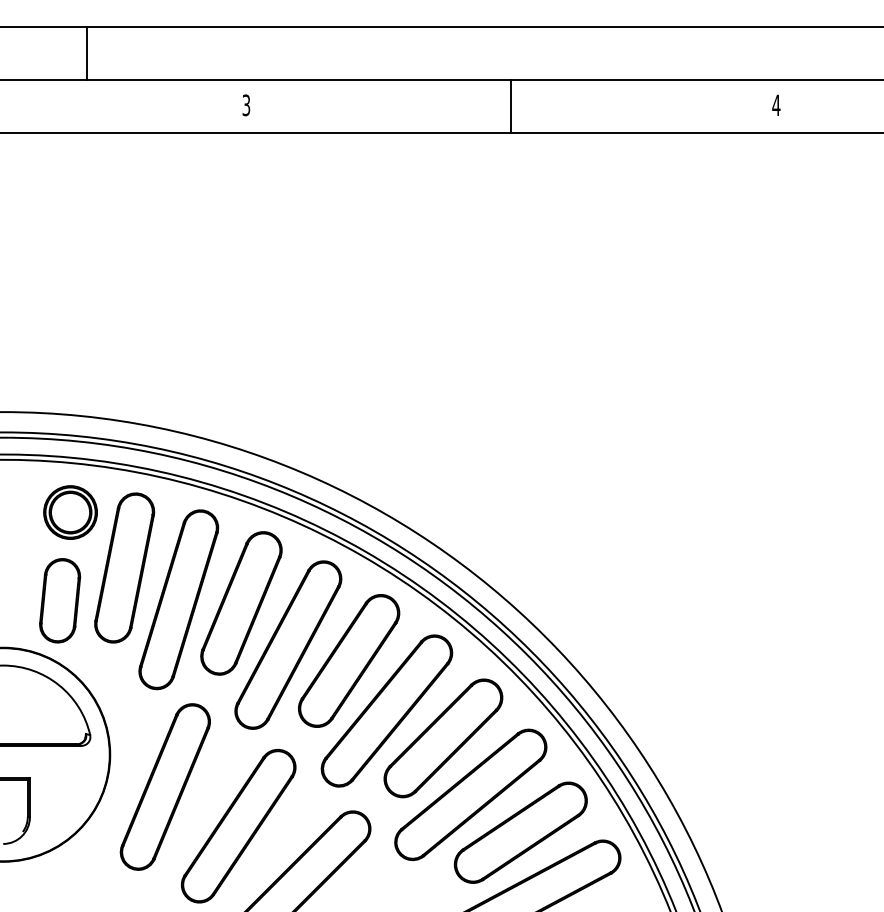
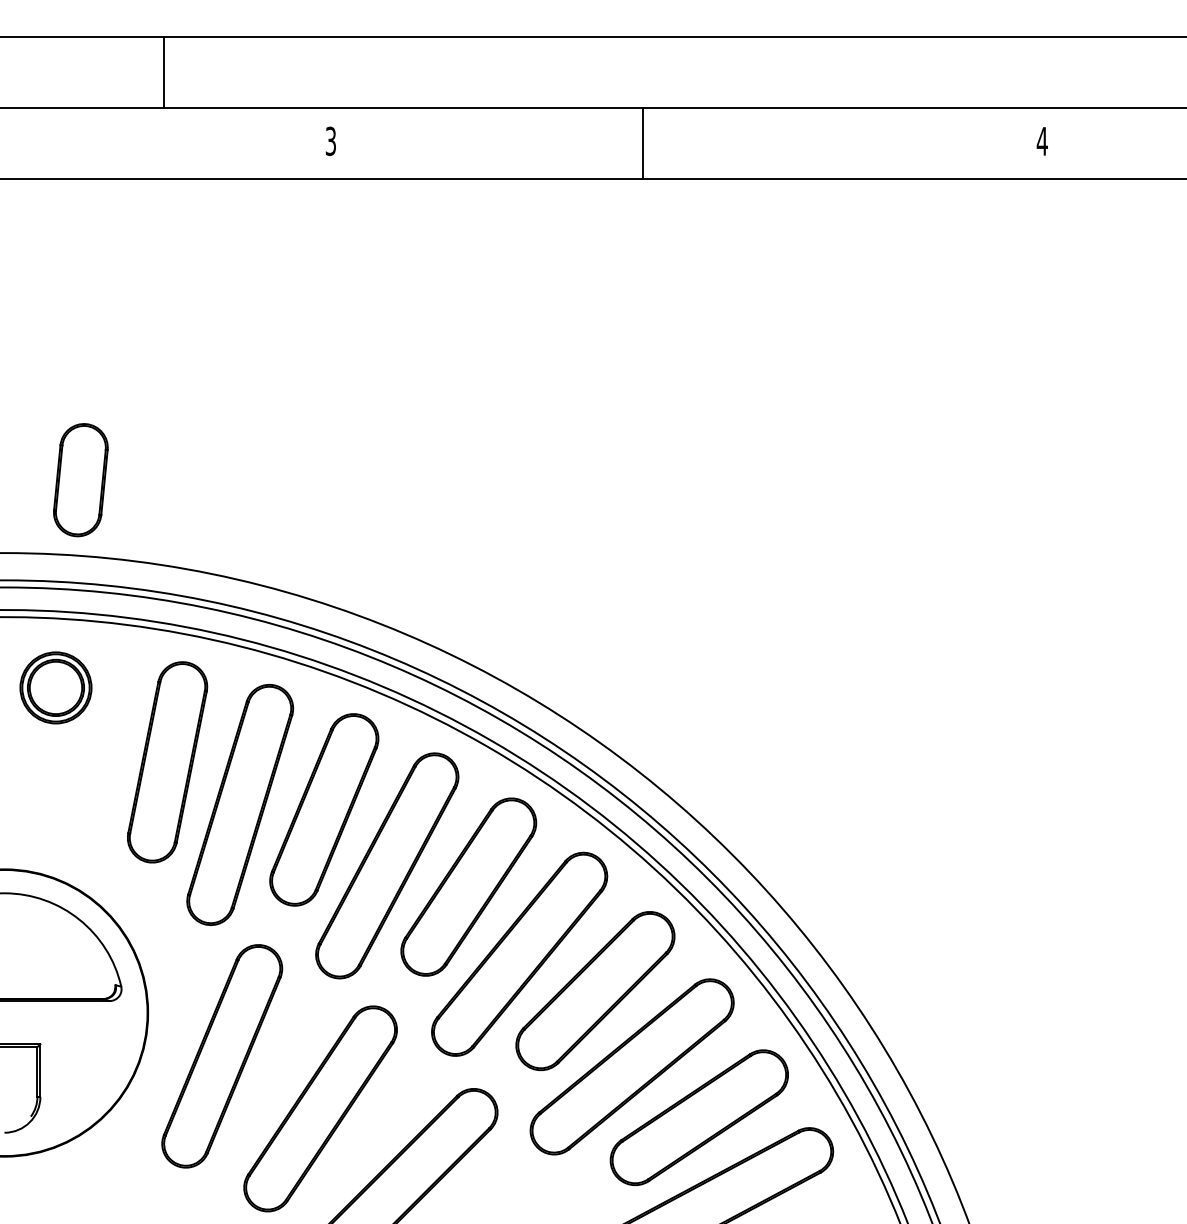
line: (87, 53) -> (164, 71), moved
line: (511, 106) -> (643, 142), moved
part: (70, 512) -> (55, 687), moved
part: (60, 600) -> (81, 479), moved

